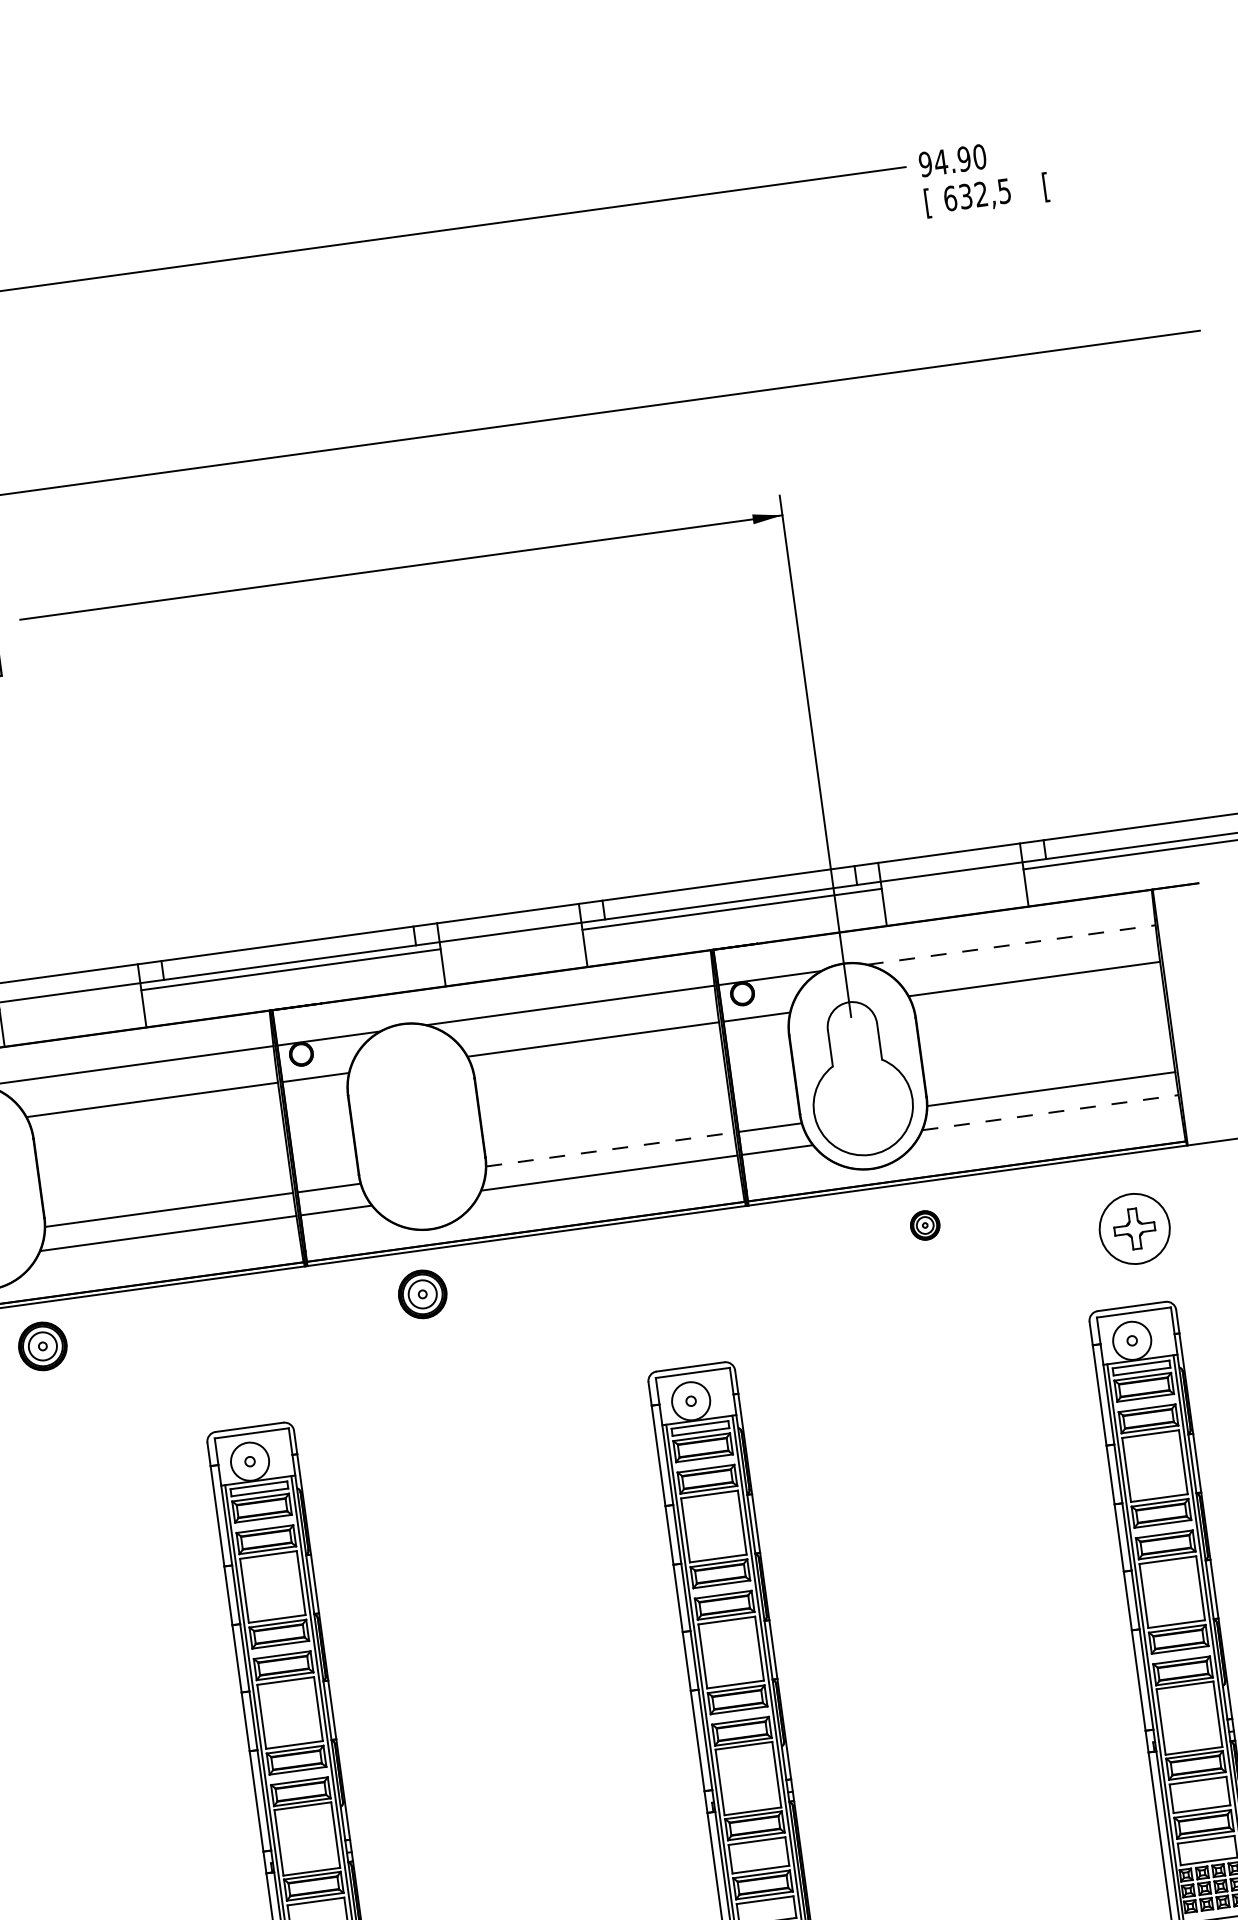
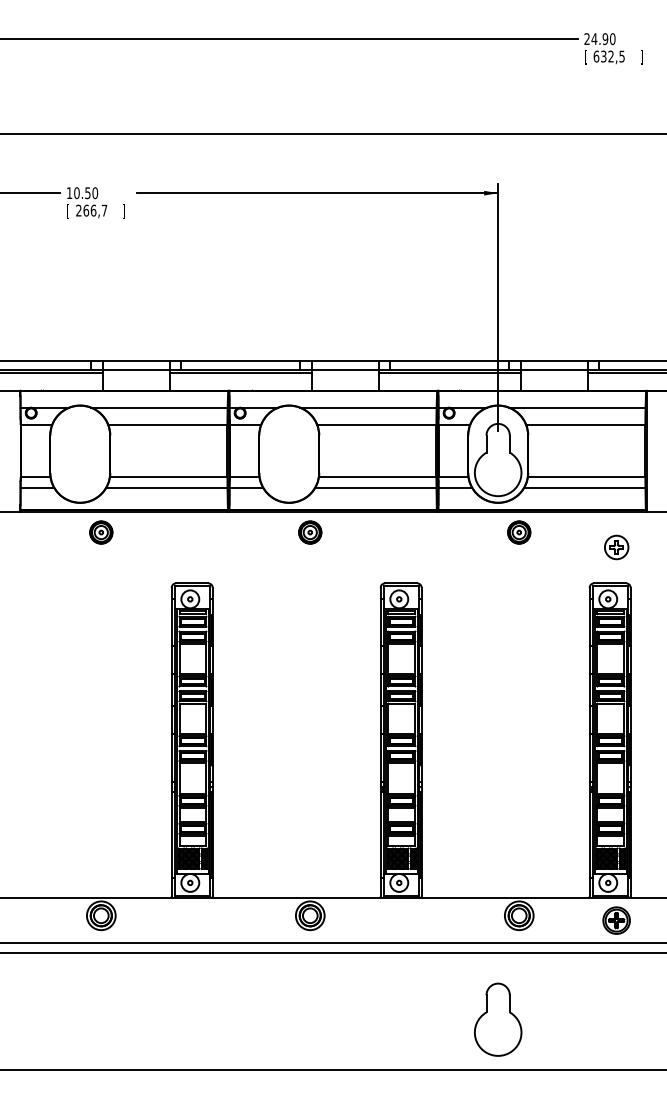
text: (924, 165) -> (586, 39), 94.90 -> 24.90
text: (1045, 187) -> (641, 57), [ -> ]
line: (1011, 944) -> (577, 407), dashed -> solid
line: (1050, 1113) -> (584, 488), dashed -> solid
line: (609, 1150) -> (377, 477), dashed -> solid
part: (925, 1225) -> (519, 532), size x1.67
part: (1134, 1228) -> (616, 547), size x0.71
part: (423, 1294) -> (310, 532), moved

